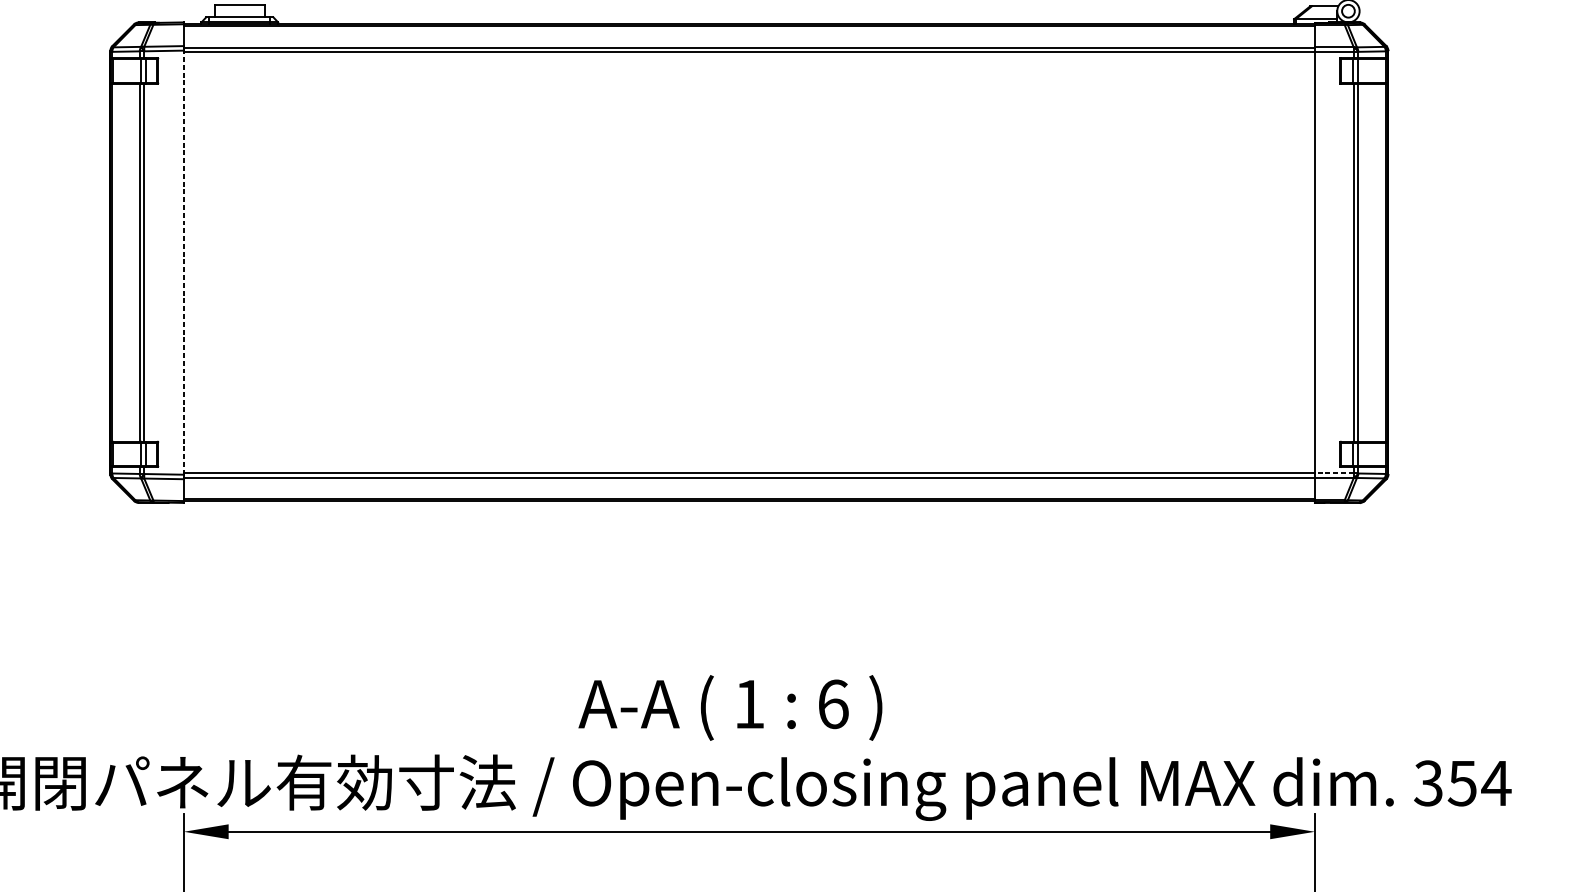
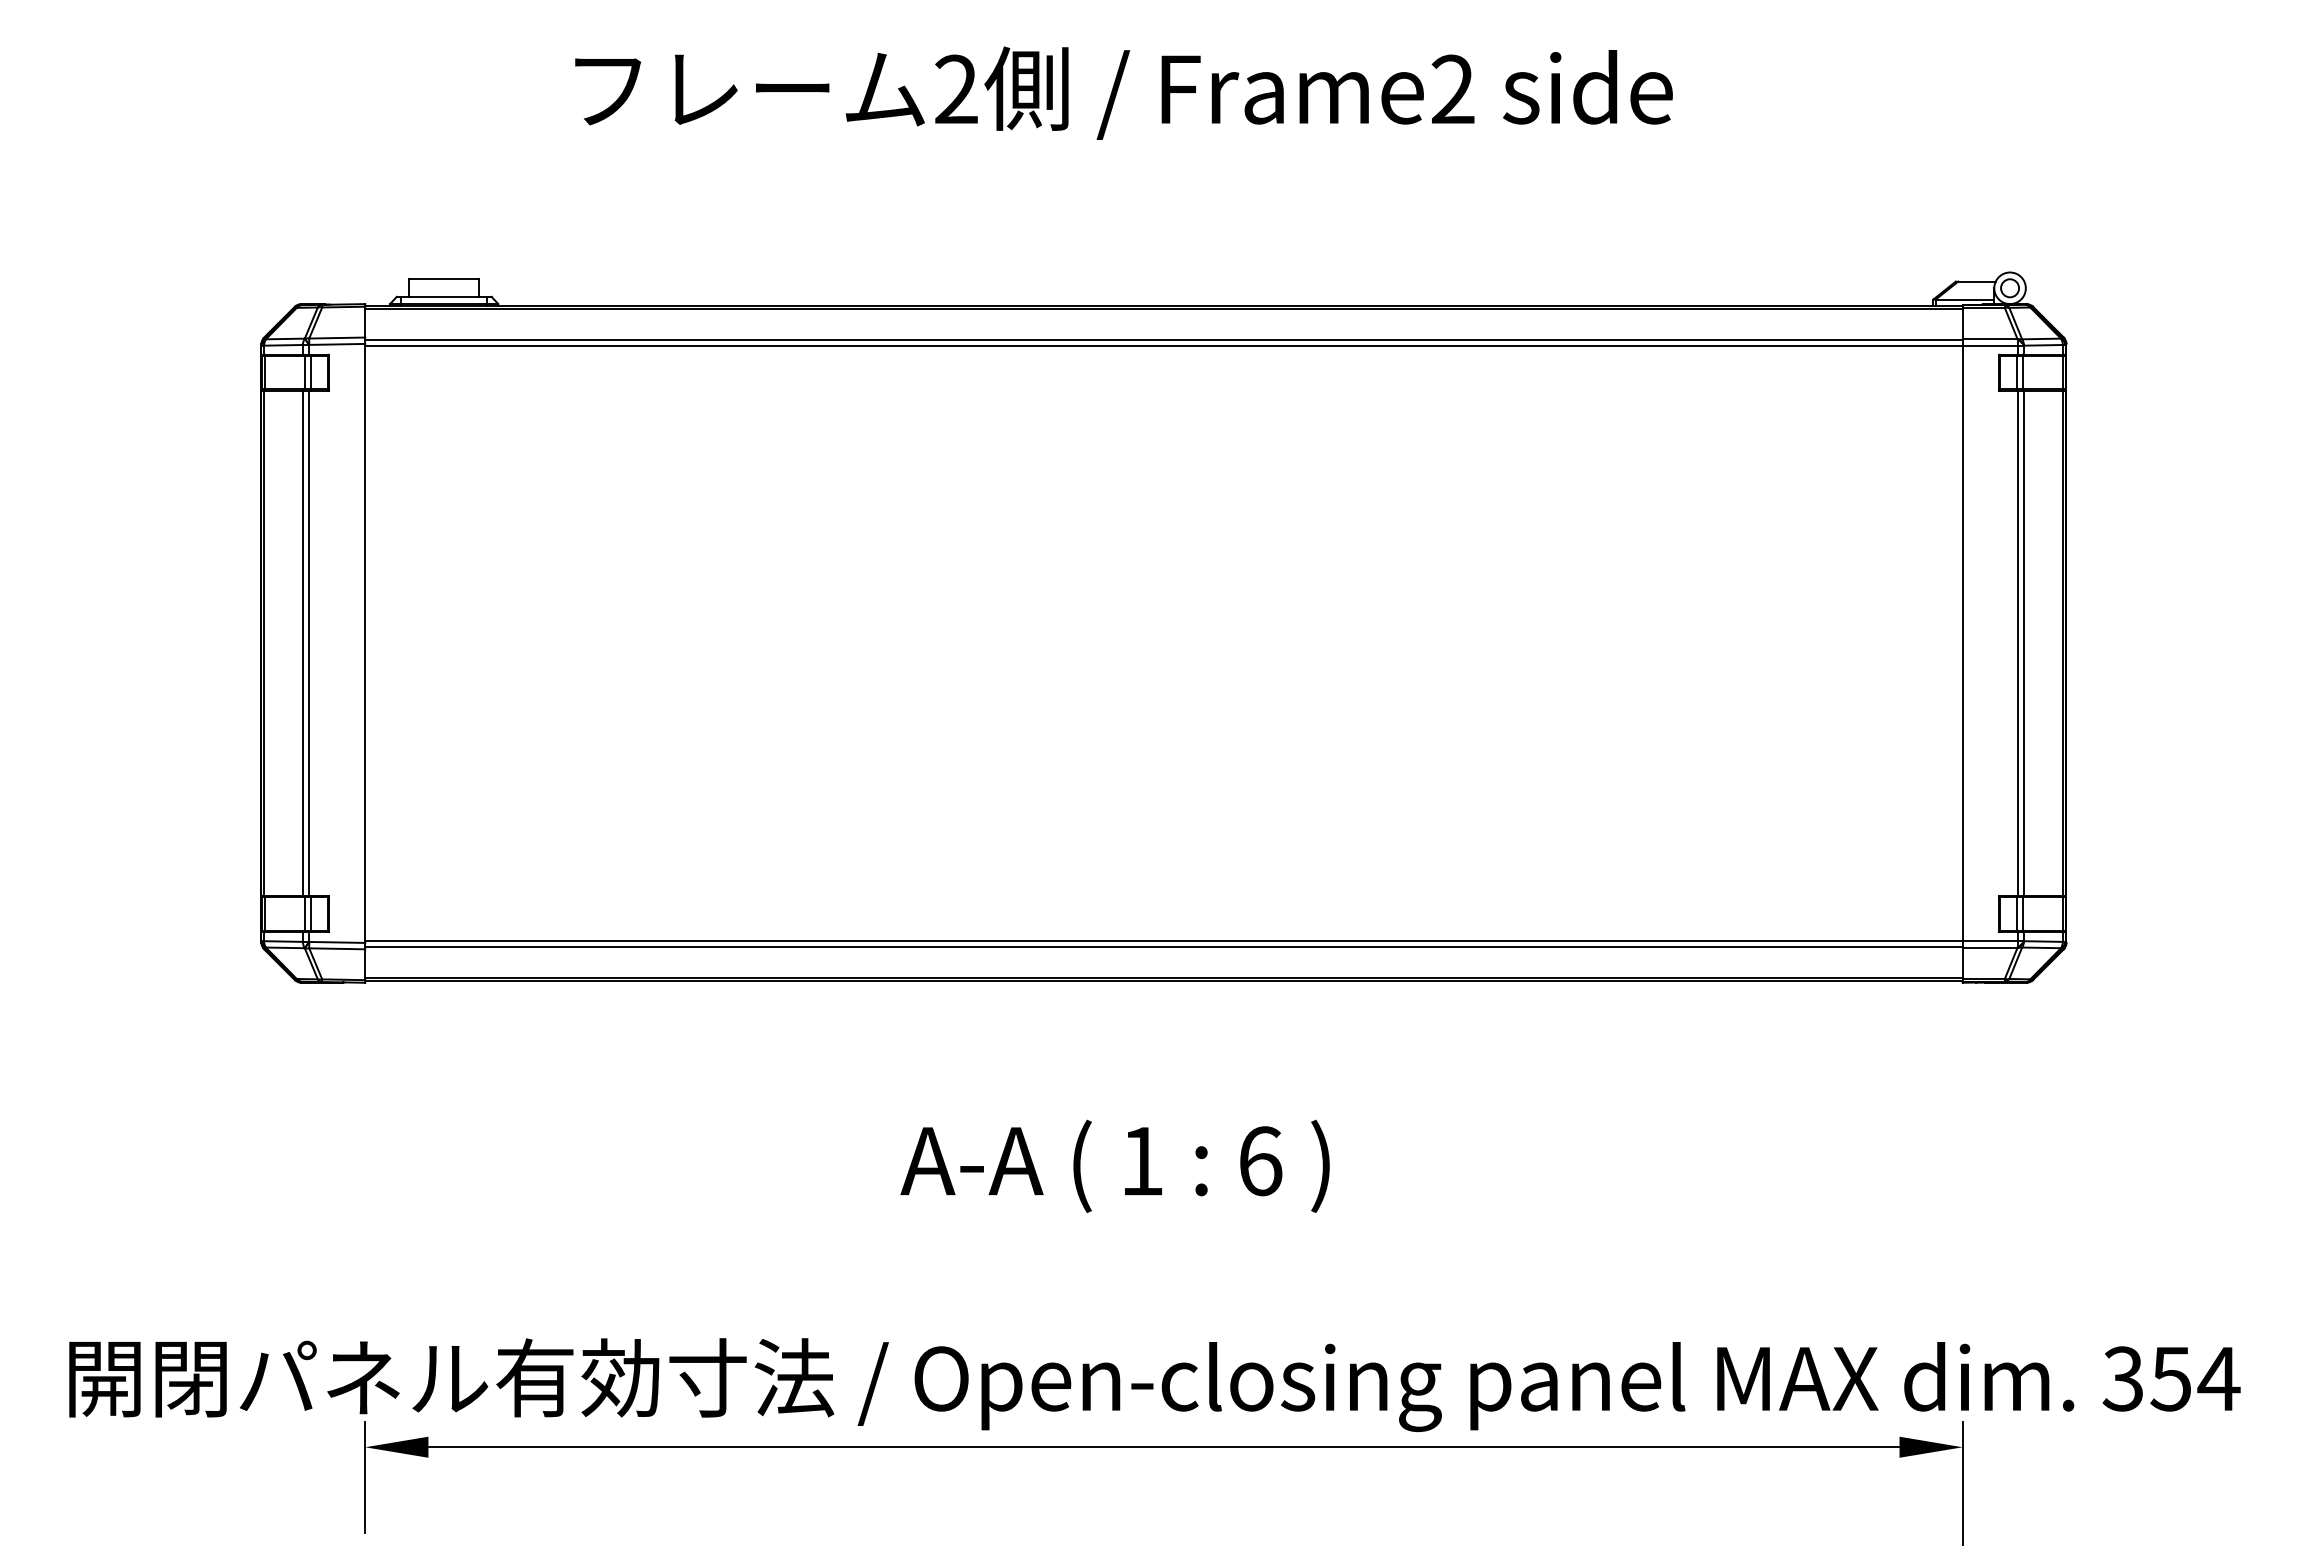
line: (184, 262) -> (365, 642), dashed -> solid
line: (1333, 473) -> (1989, 941), dashed -> solid
text: (729, 707) -> (1114, 1165), moved

